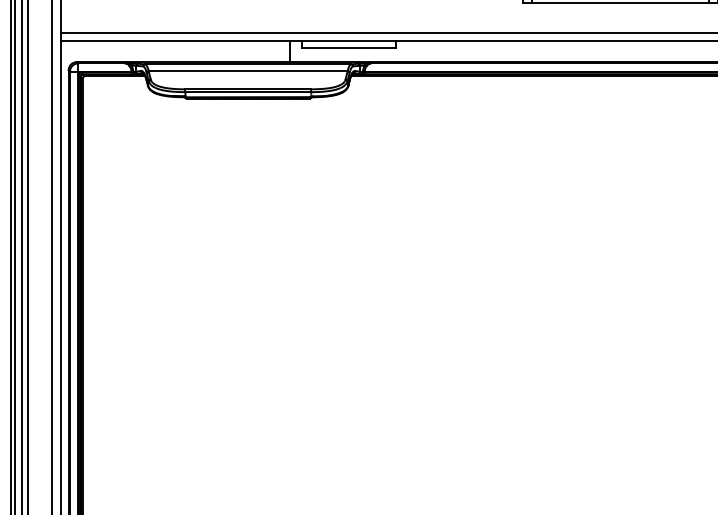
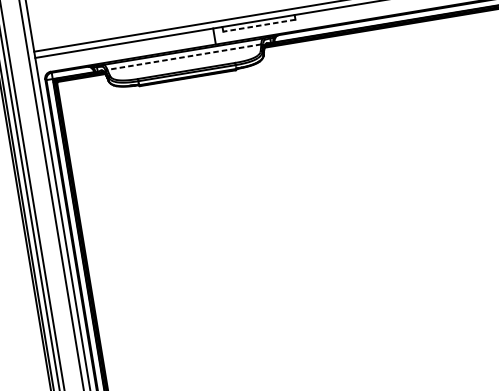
line: (349, 47) -> (259, 25), solid -> dashed
line: (247, 71) -> (183, 57), solid -> dashed

